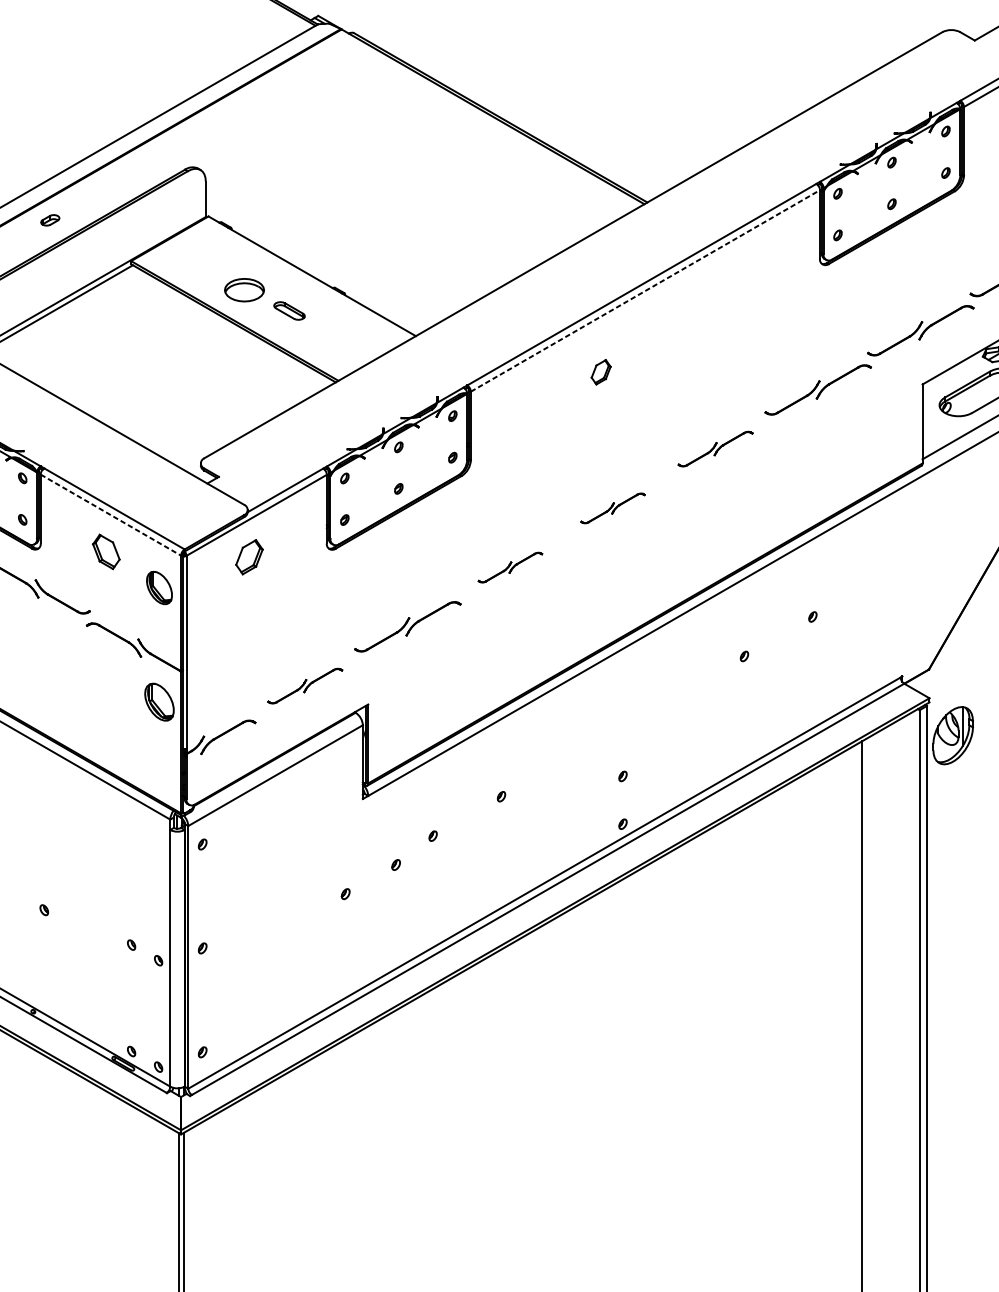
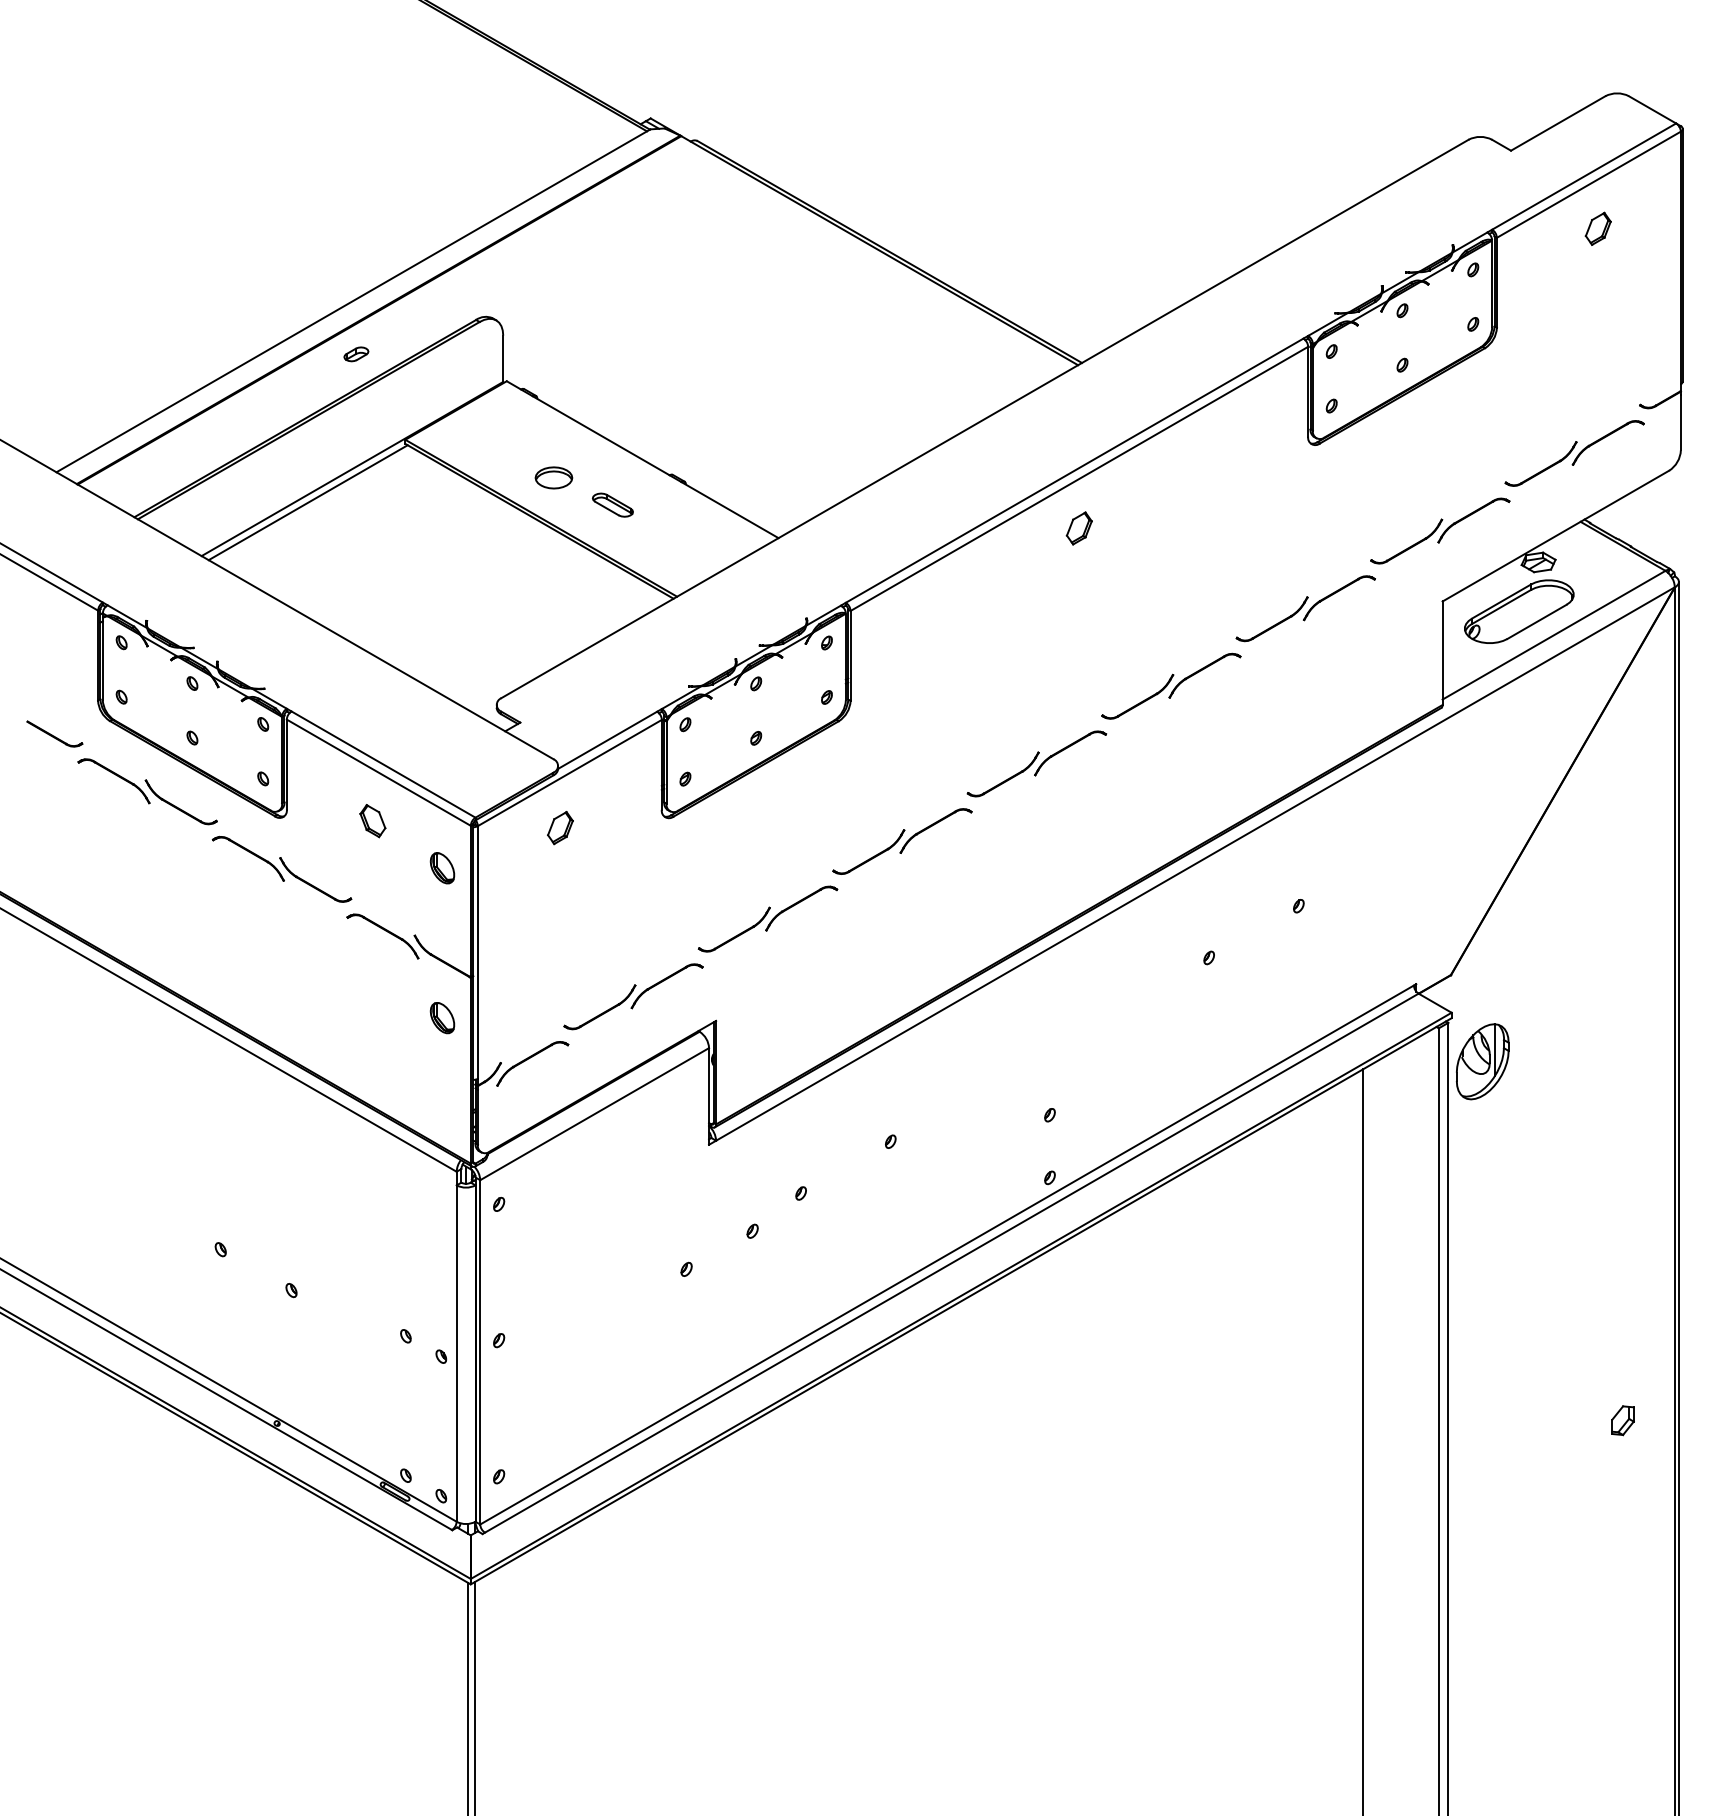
part: (50, 220) -> (356, 354), moved
part: (244, 289) -> (553, 477), size x0.71
line: (645, 290) -> (1079, 478), dashed -> solid
part: (600, 372) -> (1078, 528), moved
part: (715, 448) -> (1171, 685), size x1.43
part: (612, 508) -> (1036, 763), size x1.67
line: (111, 514) -> (379, 772), dashed -> solid
part: (106, 552) -> (372, 821), size x0.71
part: (249, 557) -> (560, 828), size x0.71
part: (510, 567) -> (902, 841), size x1.67
part: (159, 588) -> (442, 868), size x0.71
part: (305, 685) -> (633, 996), size x1.43
part: (159, 702) -> (442, 1018), size x0.62

